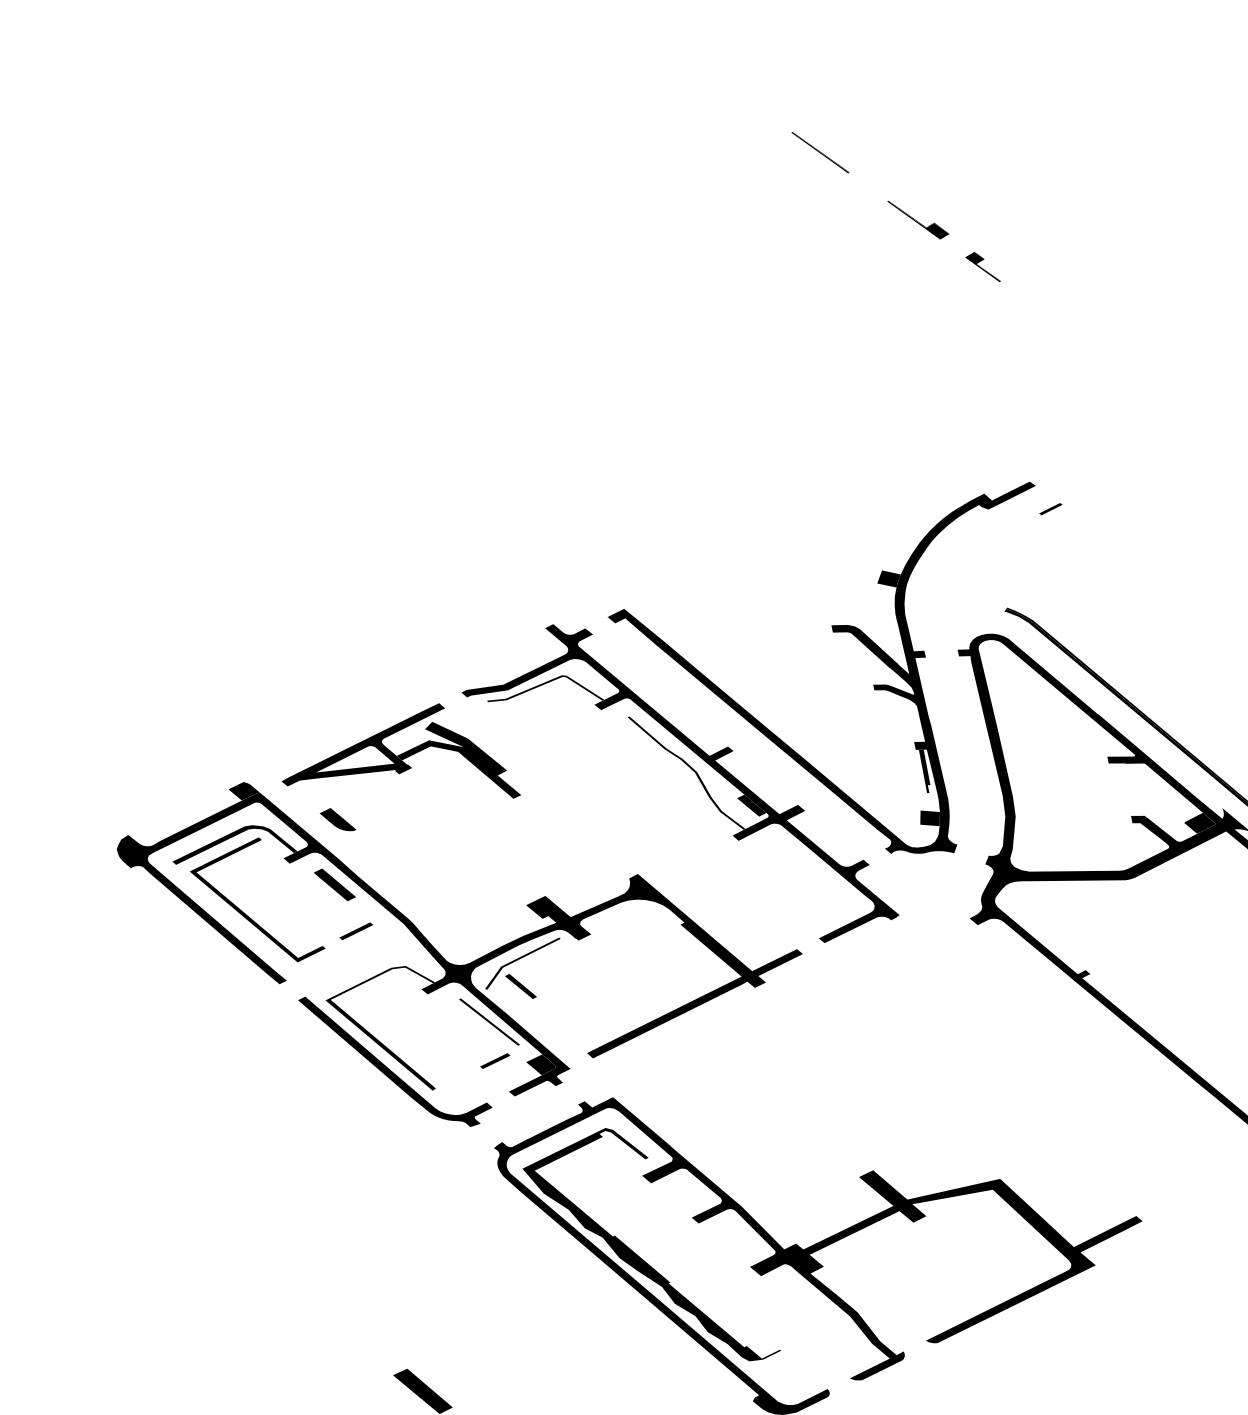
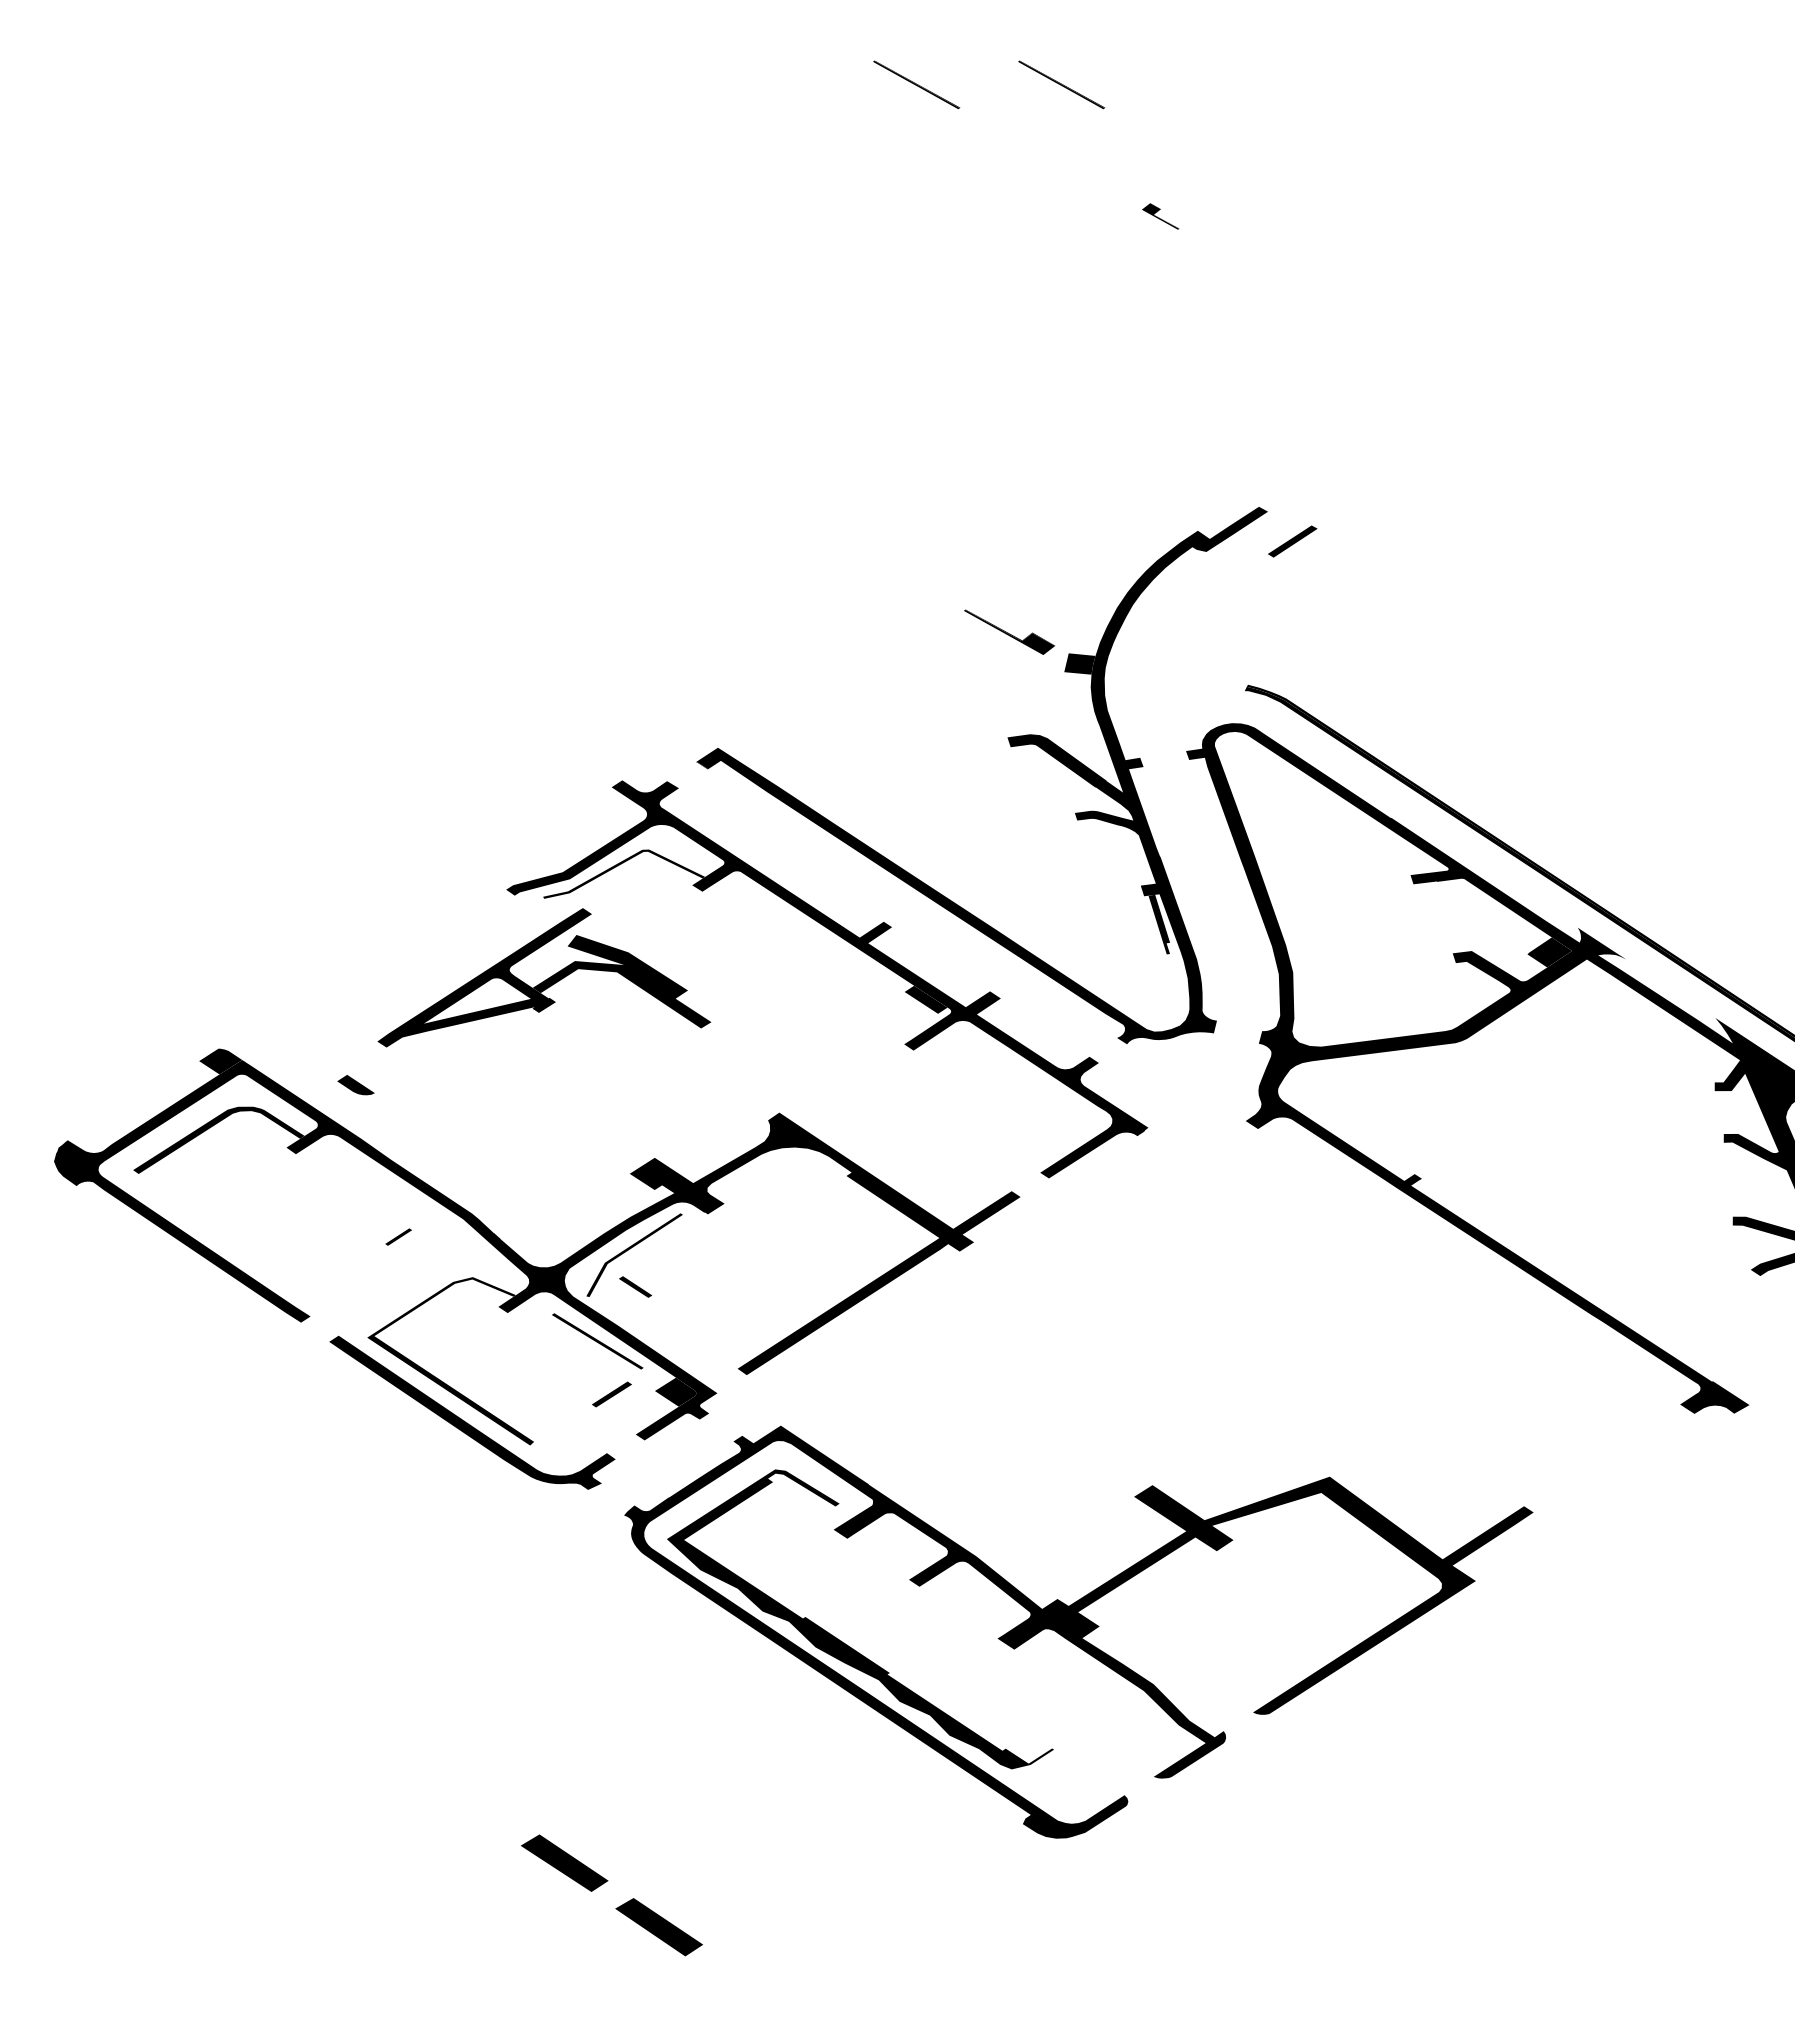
line: (923, 164) -> (1061, 84), added
part: (918, 220) -> (1009, 631), moved
part: (983, 266) -> (1160, 216), size x0.7
part: (1050, 509) -> (1292, 541), size x1.6
part: (406, 749) -> (544, 977), moved
fill: (686, 772) -> (830, 964), removed
part: (338, 818) -> (355, 1084), size x0.7
fill: (929, 818) -> (1174, 988), removed
fill: (334, 885) -> (361, 1176), removed
fill: (258, 897) -> (258, 1205), removed
part: (356, 930) -> (398, 1236), size x0.6
part: (520, 986) -> (635, 1286), size x0.7

